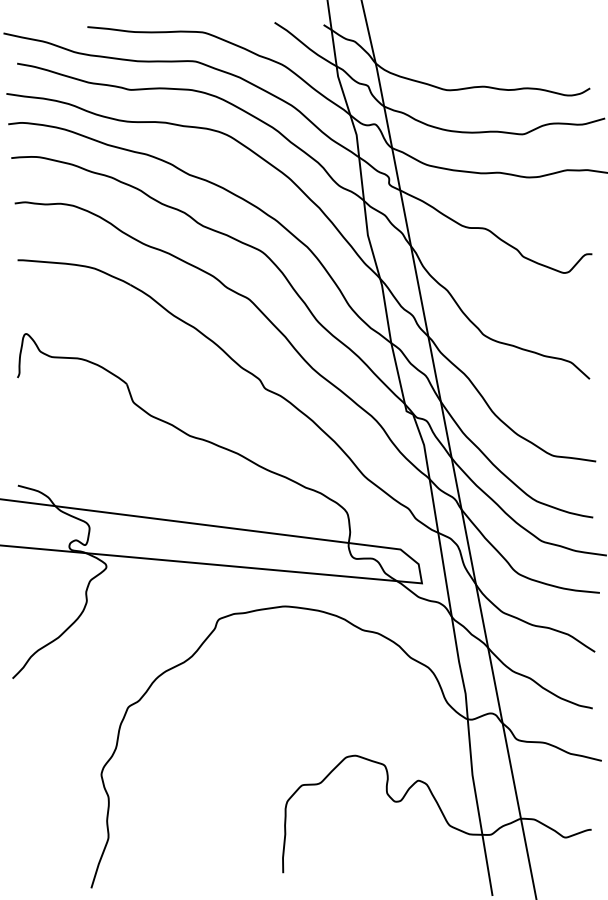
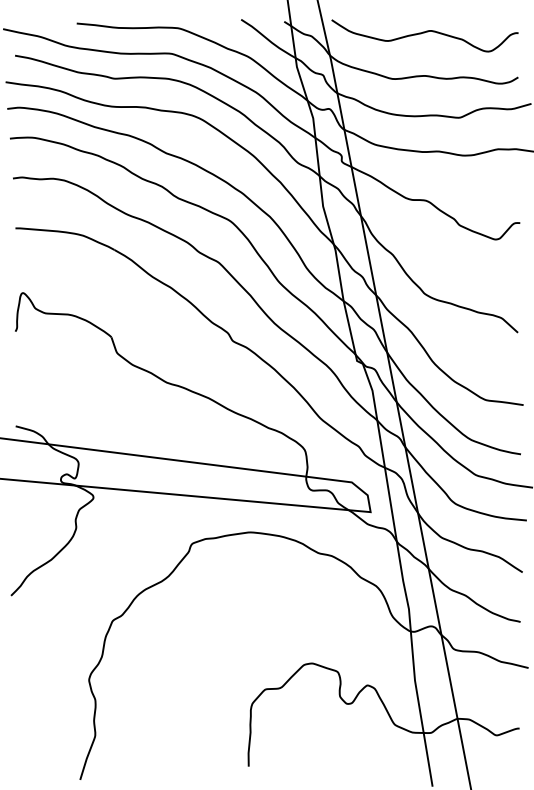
curve: (483, 38) -> (424, 33), added

